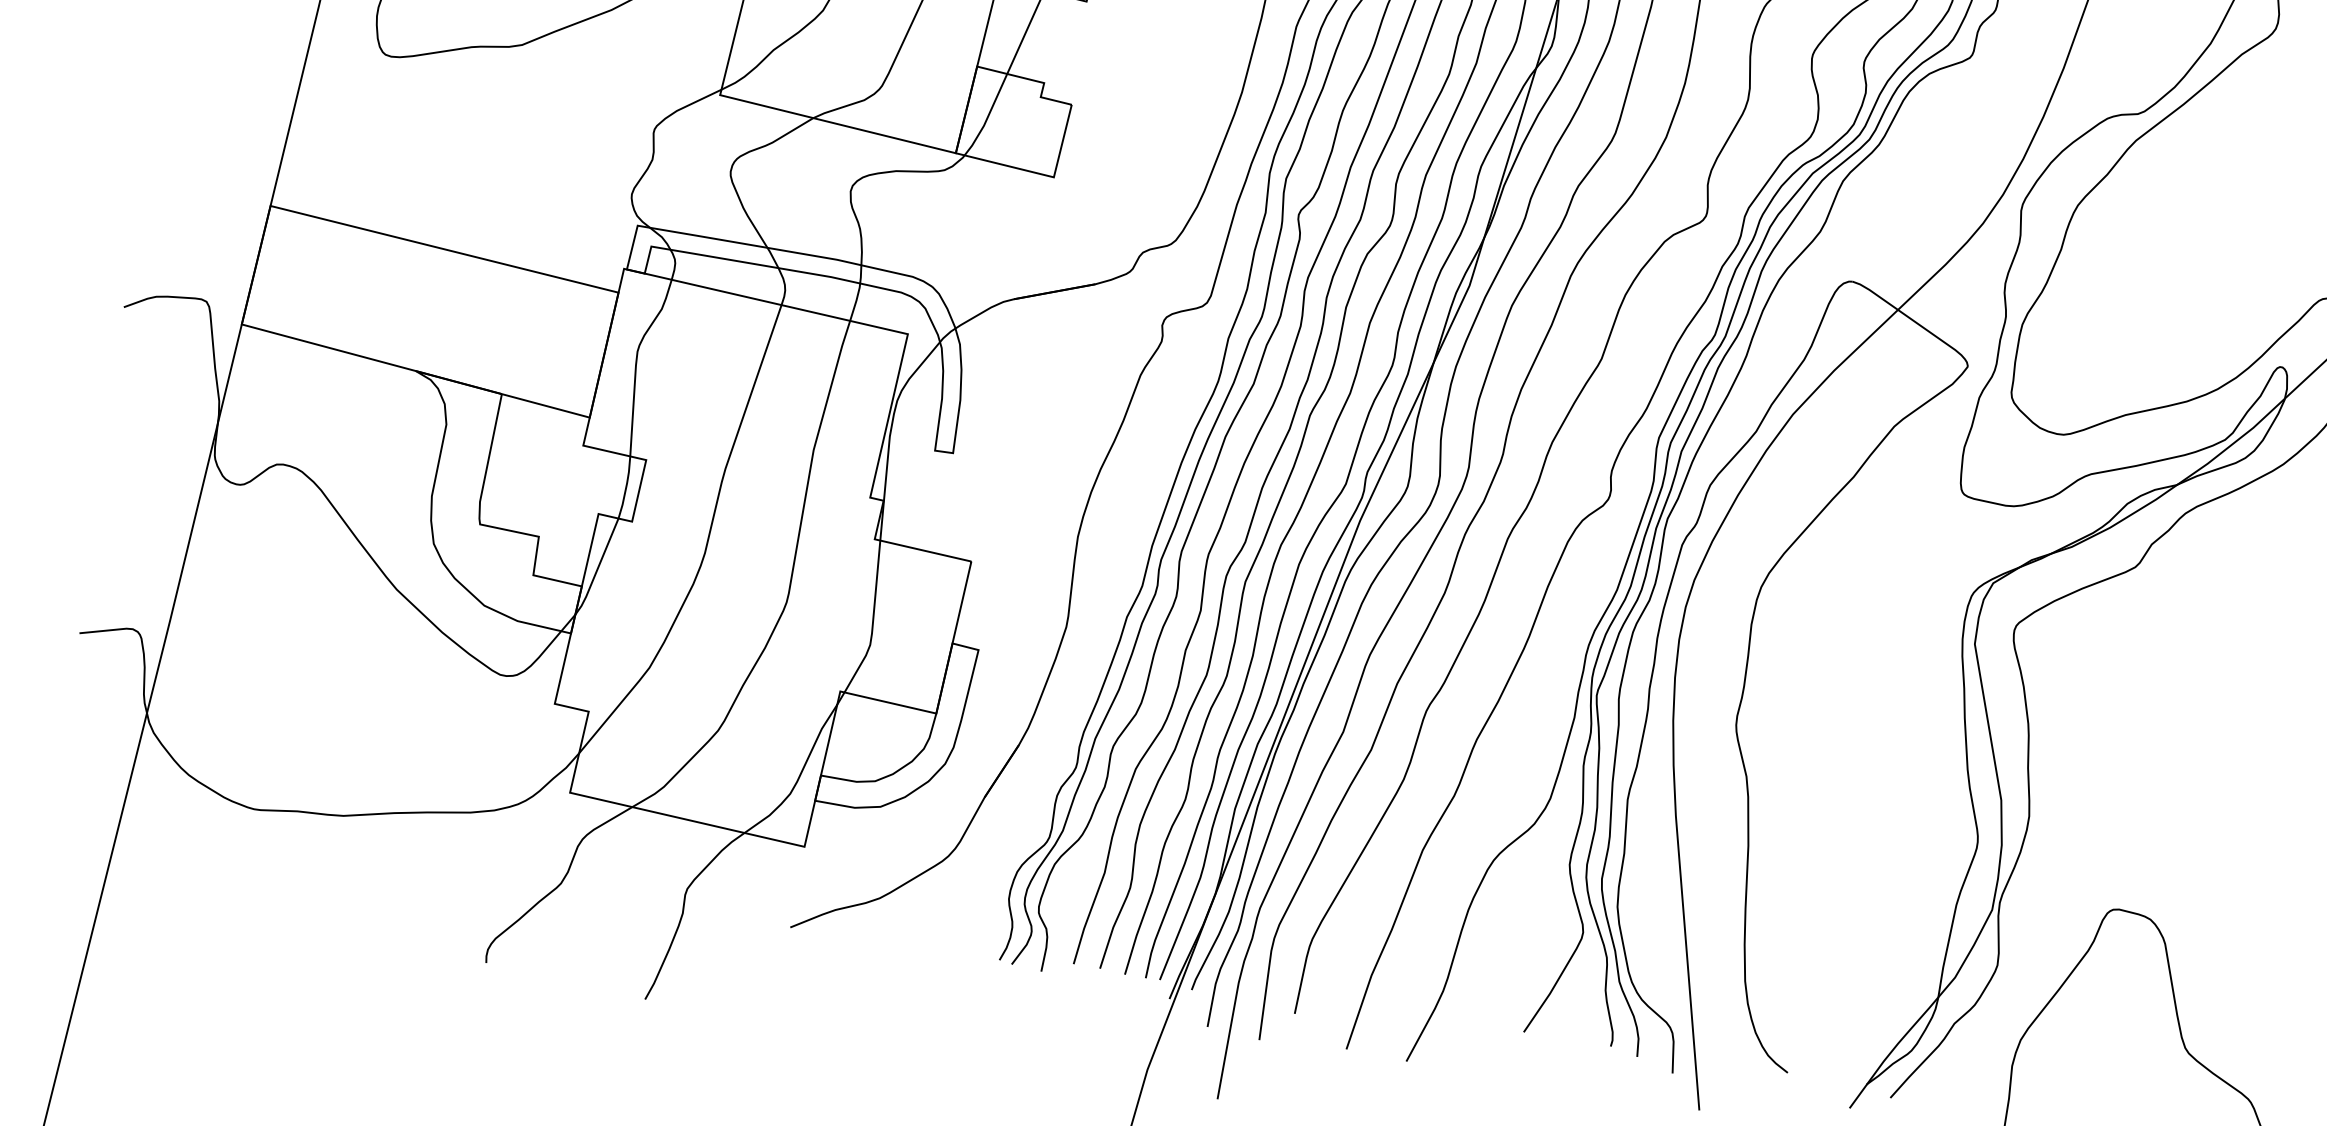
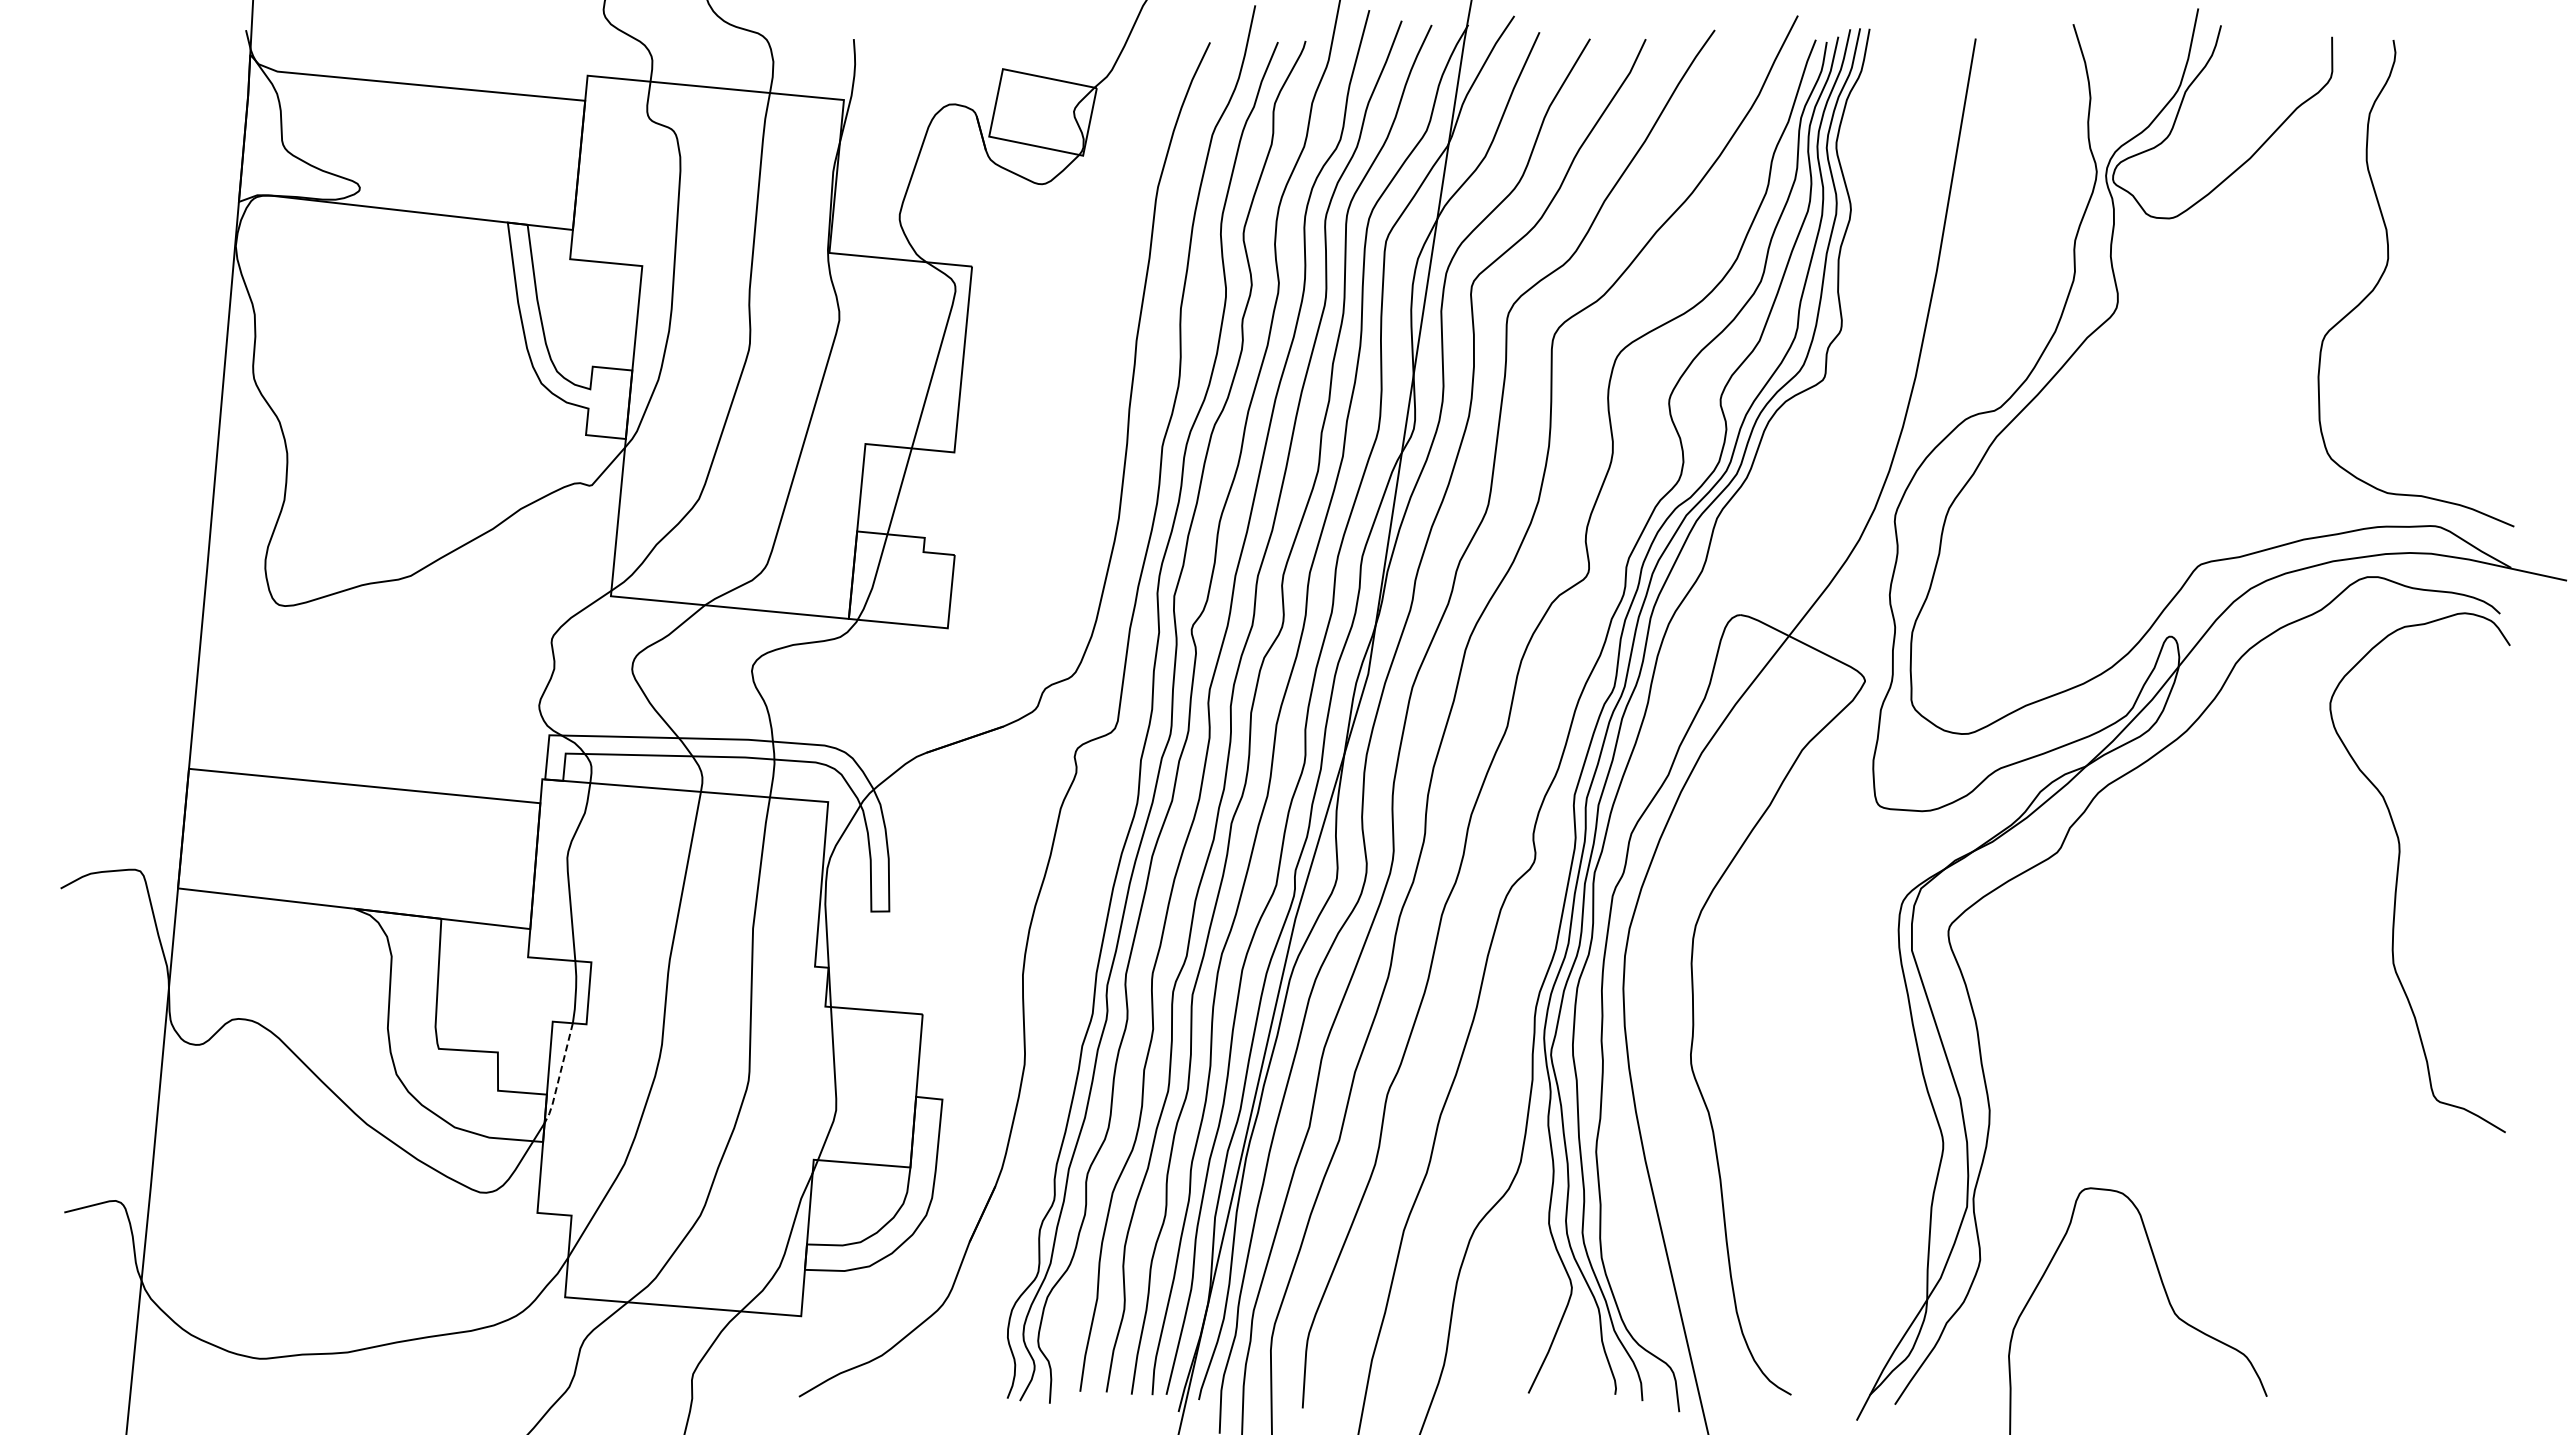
line: (597, 569) -> (559, 1075), solid -> dashed

